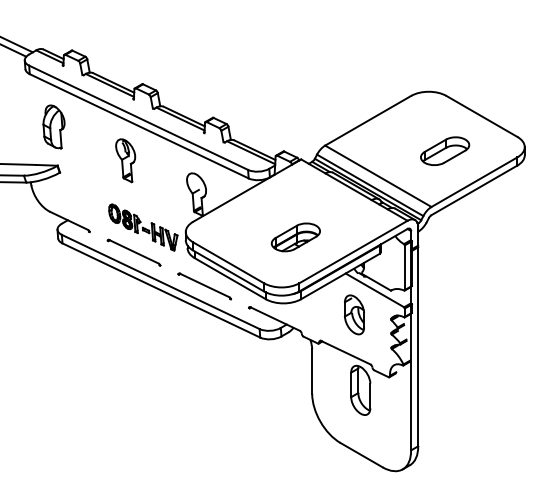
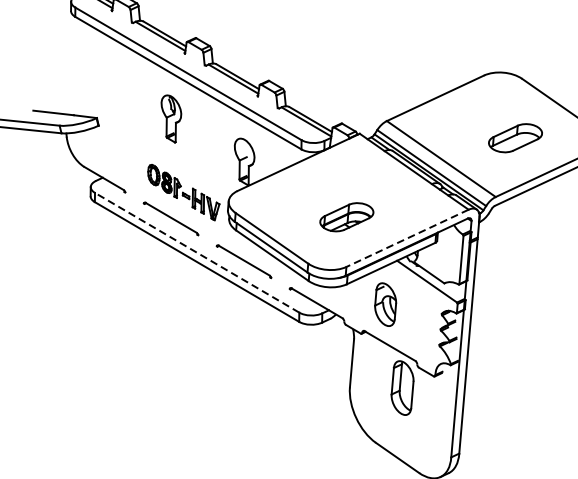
part: (53, 126) -> (95, 75), removed
line: (353, 252) -> (407, 238), solid -> dashed
line: (160, 281) -> (196, 252), solid -> dashed
part: (354, 314) -> (385, 304), moved

